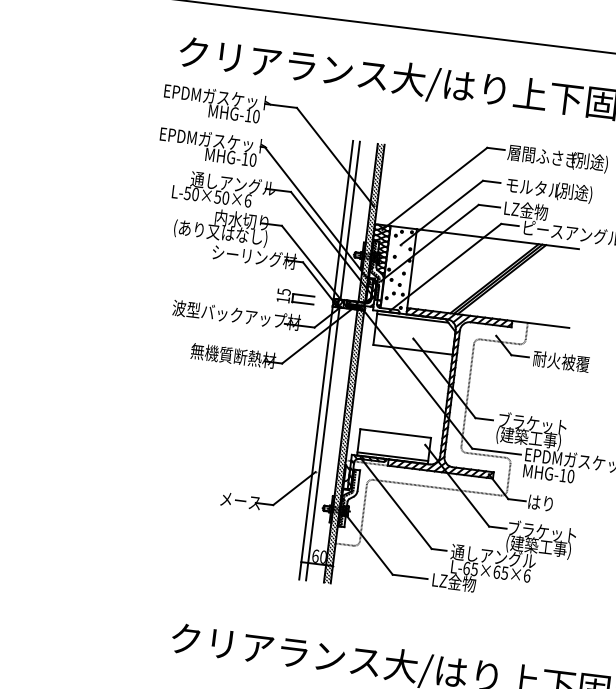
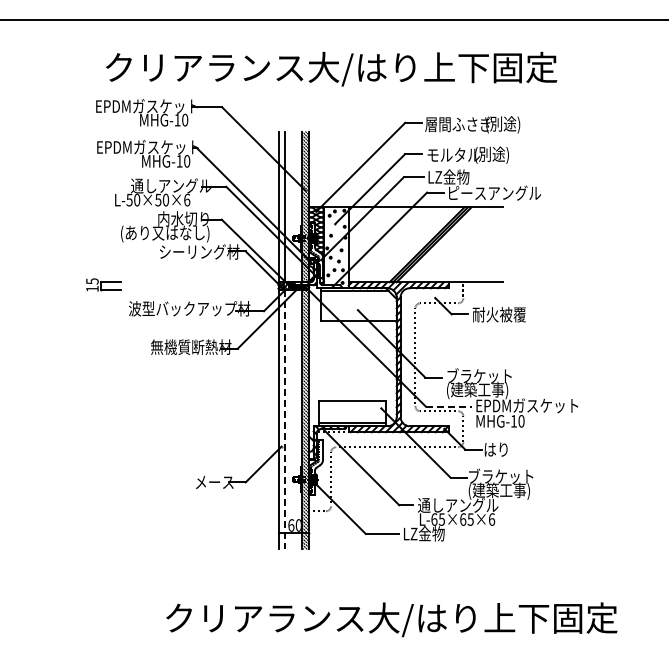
part: (295, 296) -> (103, 284), moved
line: (323, 444) -> (285, 419), solid -> dashed
line: (497, 451) -> (449, 406), solid -> dashed

